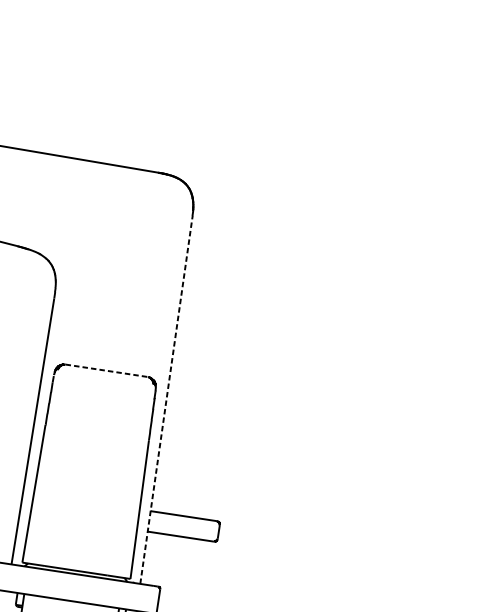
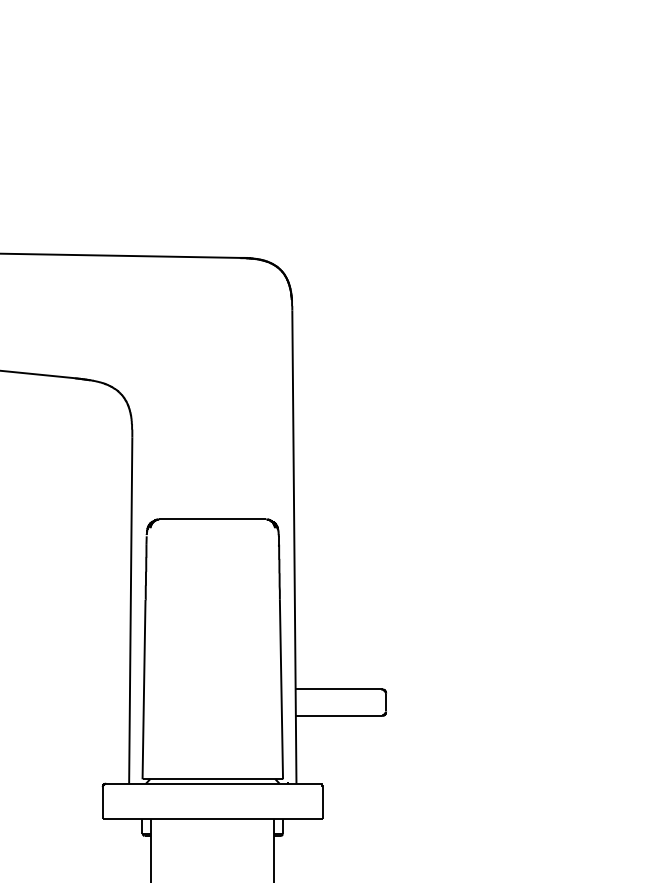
line: (107, 370) -> (213, 519), dashed -> solid
line: (166, 401) -> (294, 547), dashed -> solid

